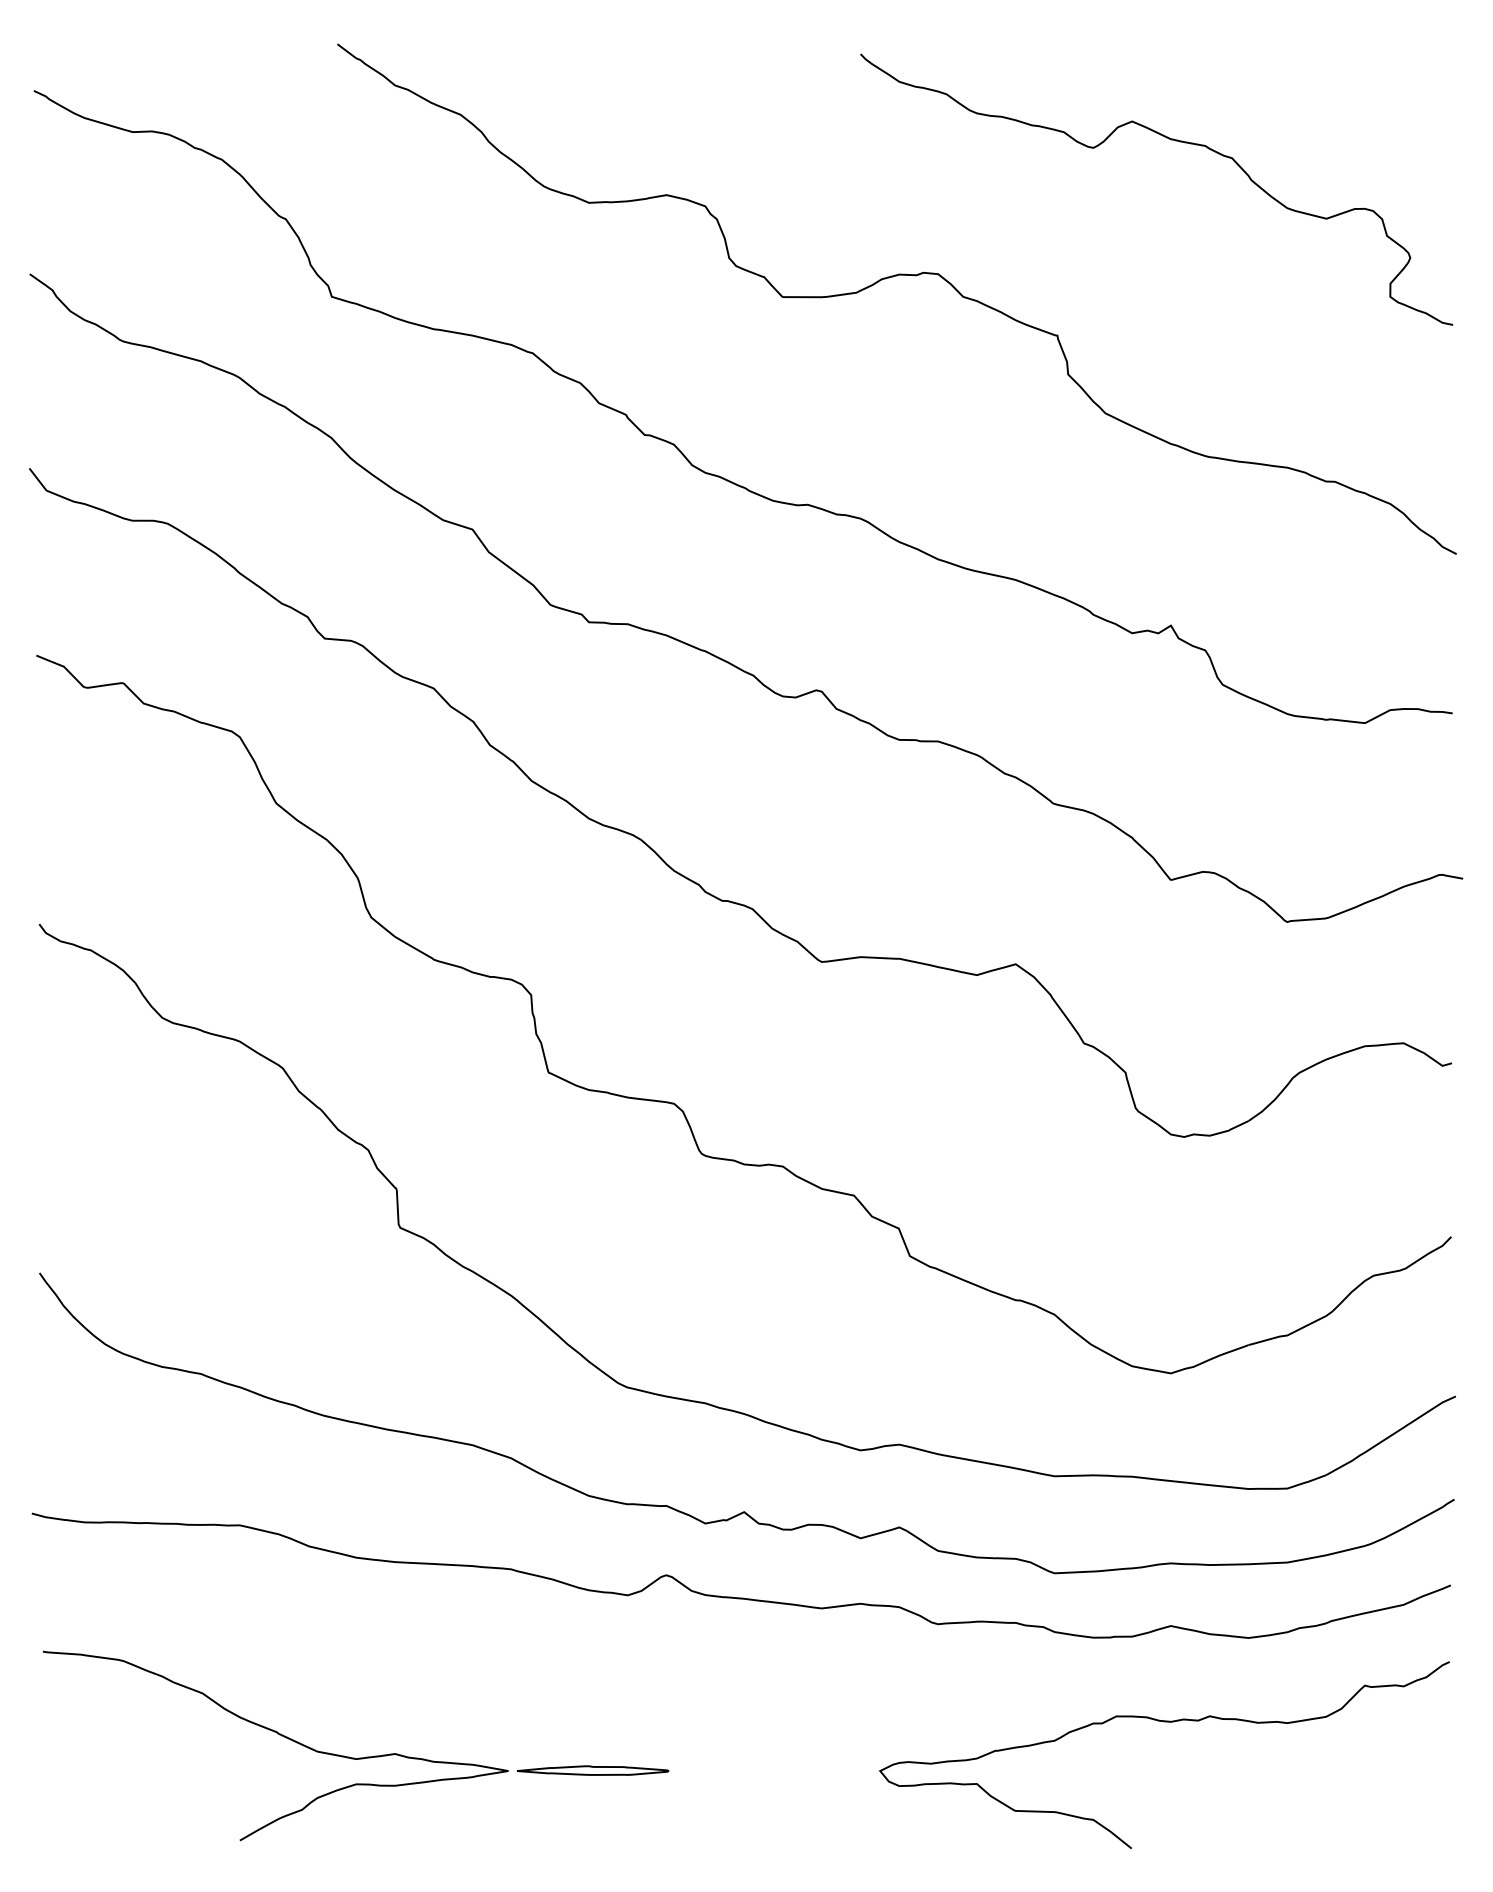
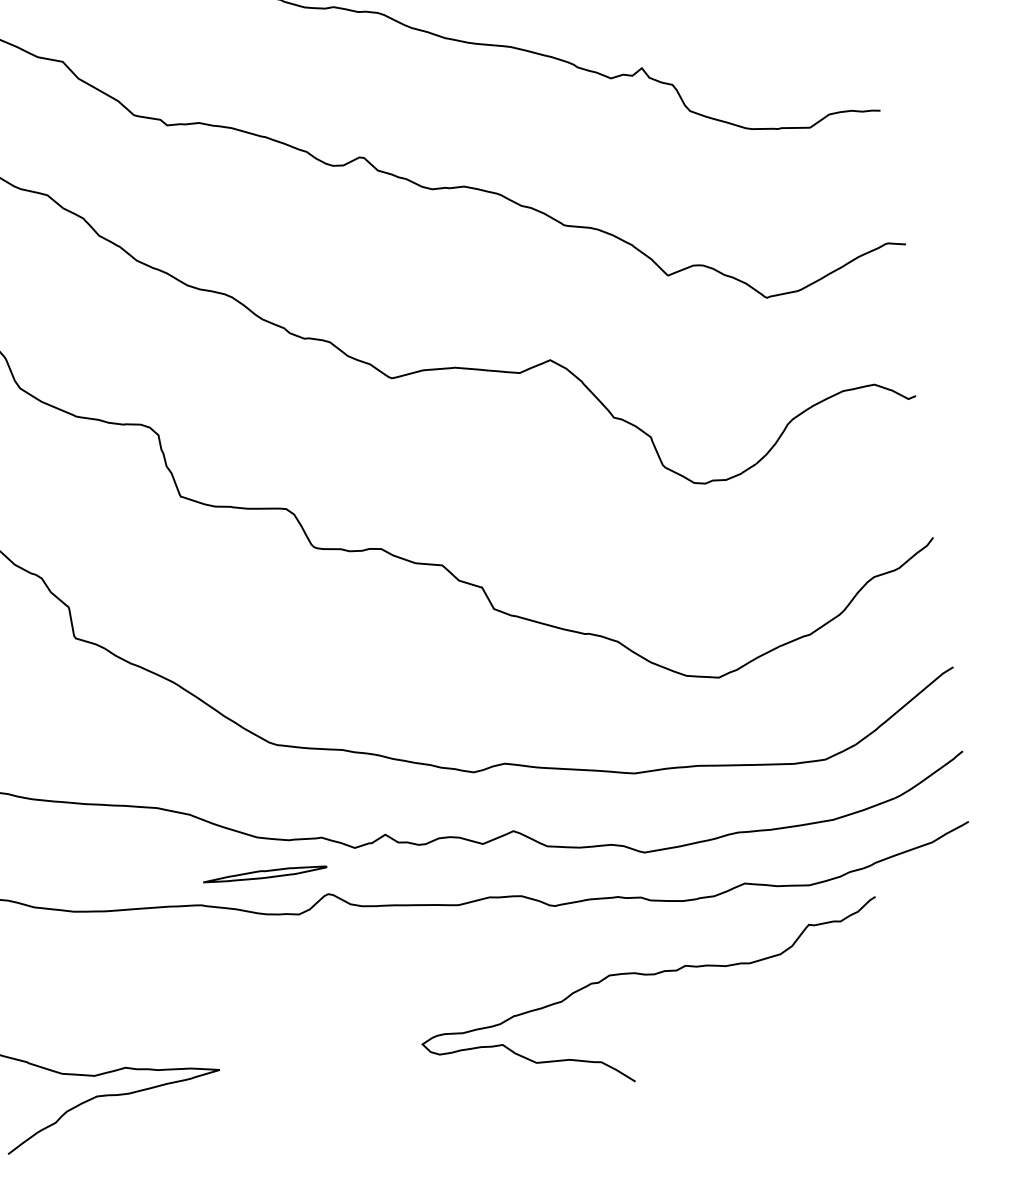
curve: (1164, 1722) -> (649, 975), moved
part: (593, 1770) -> (265, 874), moved

